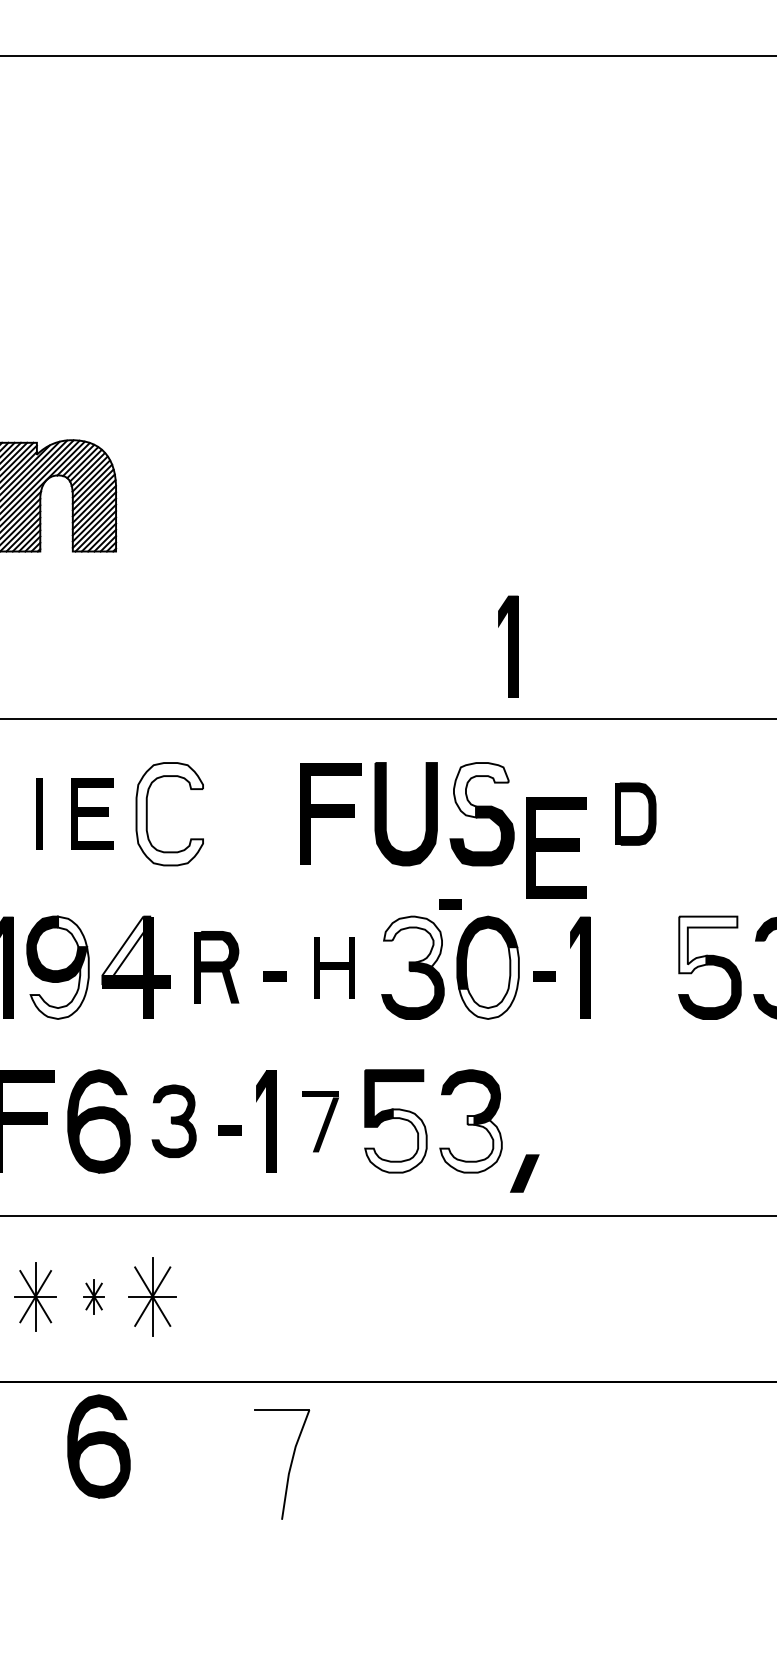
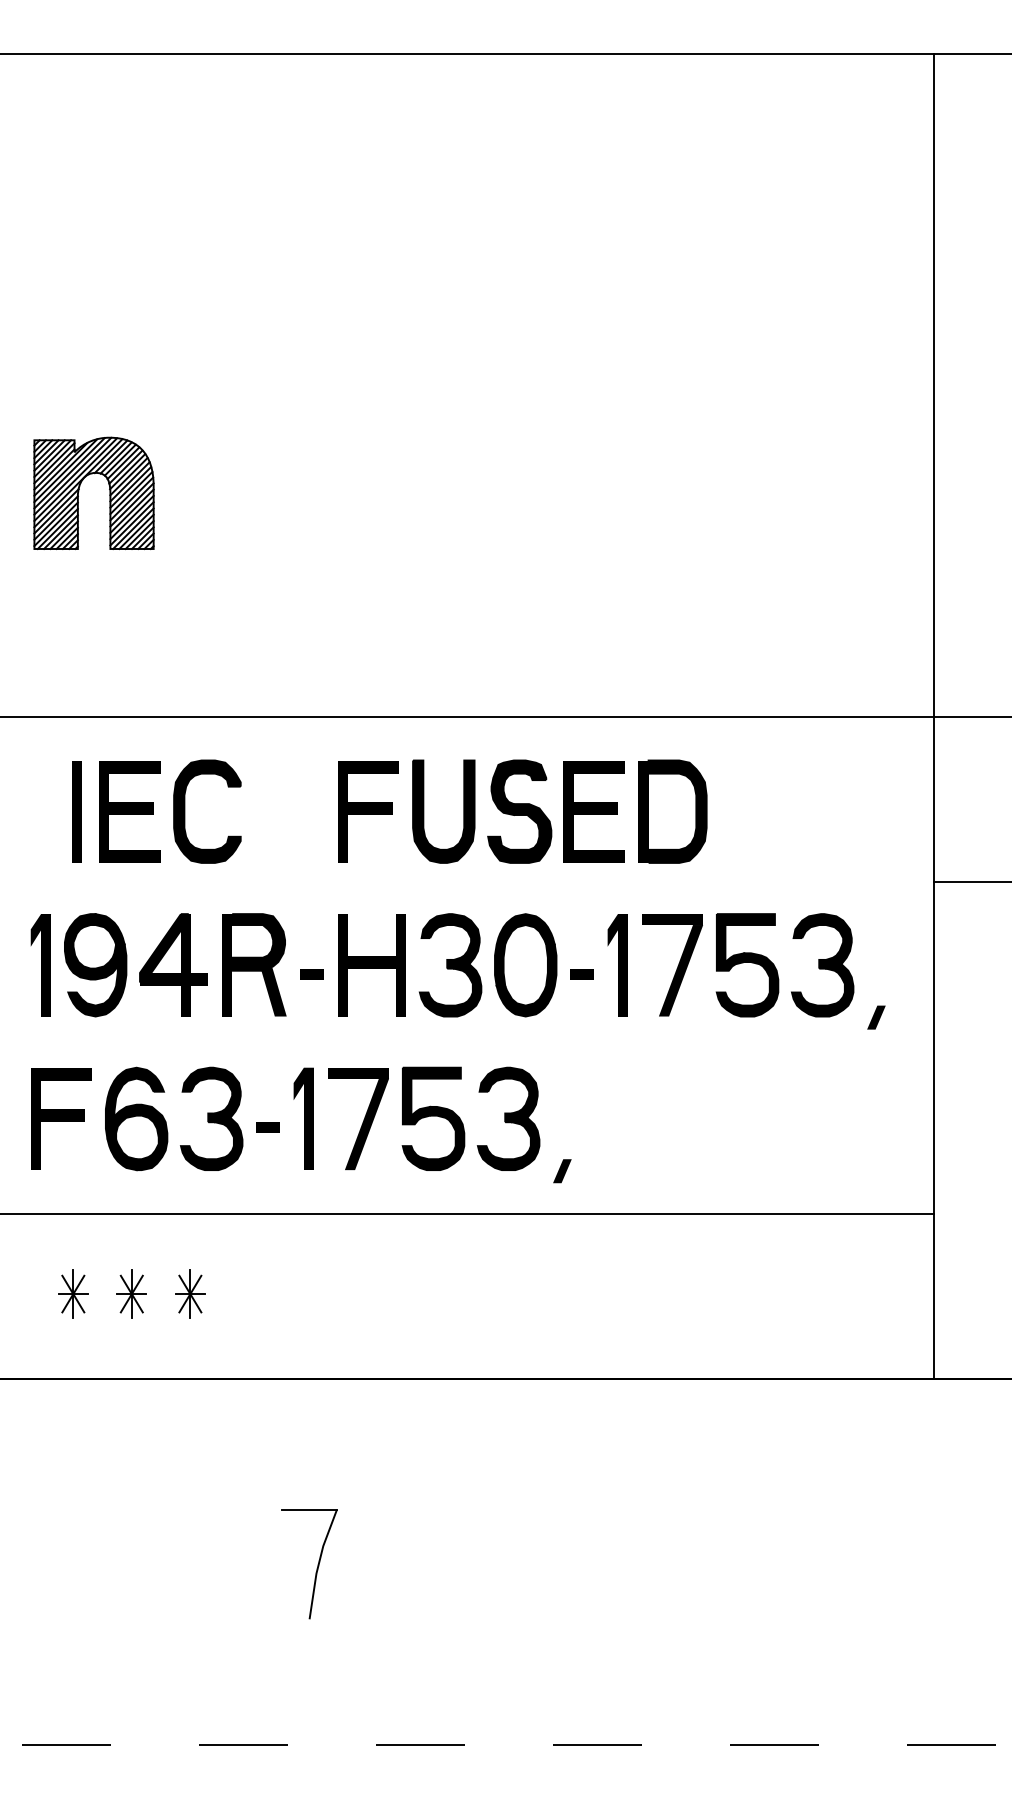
part: (507, 647) -> (545, 644), removed
fill: (480, 790) -> (518, 787), added
part: (38, 814) -> (76, 811), size x1.43
part: (91, 814) -> (129, 811), size x1.43
fill: (169, 814) -> (207, 811), added
part: (634, 814) -> (672, 811), size x1.67
part: (555, 848) -> (593, 811), moved
part: (449, 905) -> (487, 902), removed
fill: (412, 944) -> (450, 941), added
fill: (707, 945) -> (745, 942), added
fill: (125, 950) -> (163, 947), added
part: (216, 967) -> (254, 964), size x1.43
fill: (59, 968) -> (97, 965), added
part: (333, 968) -> (371, 965), size x1.67
part: (634, 968) -> (672, 965), added
fill: (488, 983) -> (526, 980), added
part: (173, 1121) -> (211, 1118), size x1.43
part: (320, 1122) -> (358, 1119), size x1.67
fill: (395, 1141) -> (433, 1138), added
fill: (470, 1144) -> (508, 1141), added
part: (524, 1174) -> (562, 1171), size x0.62
part: (35, 1296) -> (73, 1293), size x0.71
part: (93, 1296) -> (131, 1293), size x1.43
part: (152, 1296) -> (190, 1293), size x0.62
part: (98, 1446) -> (136, 1443), removed
part: (289, 1465) -> (317, 1564), moved

